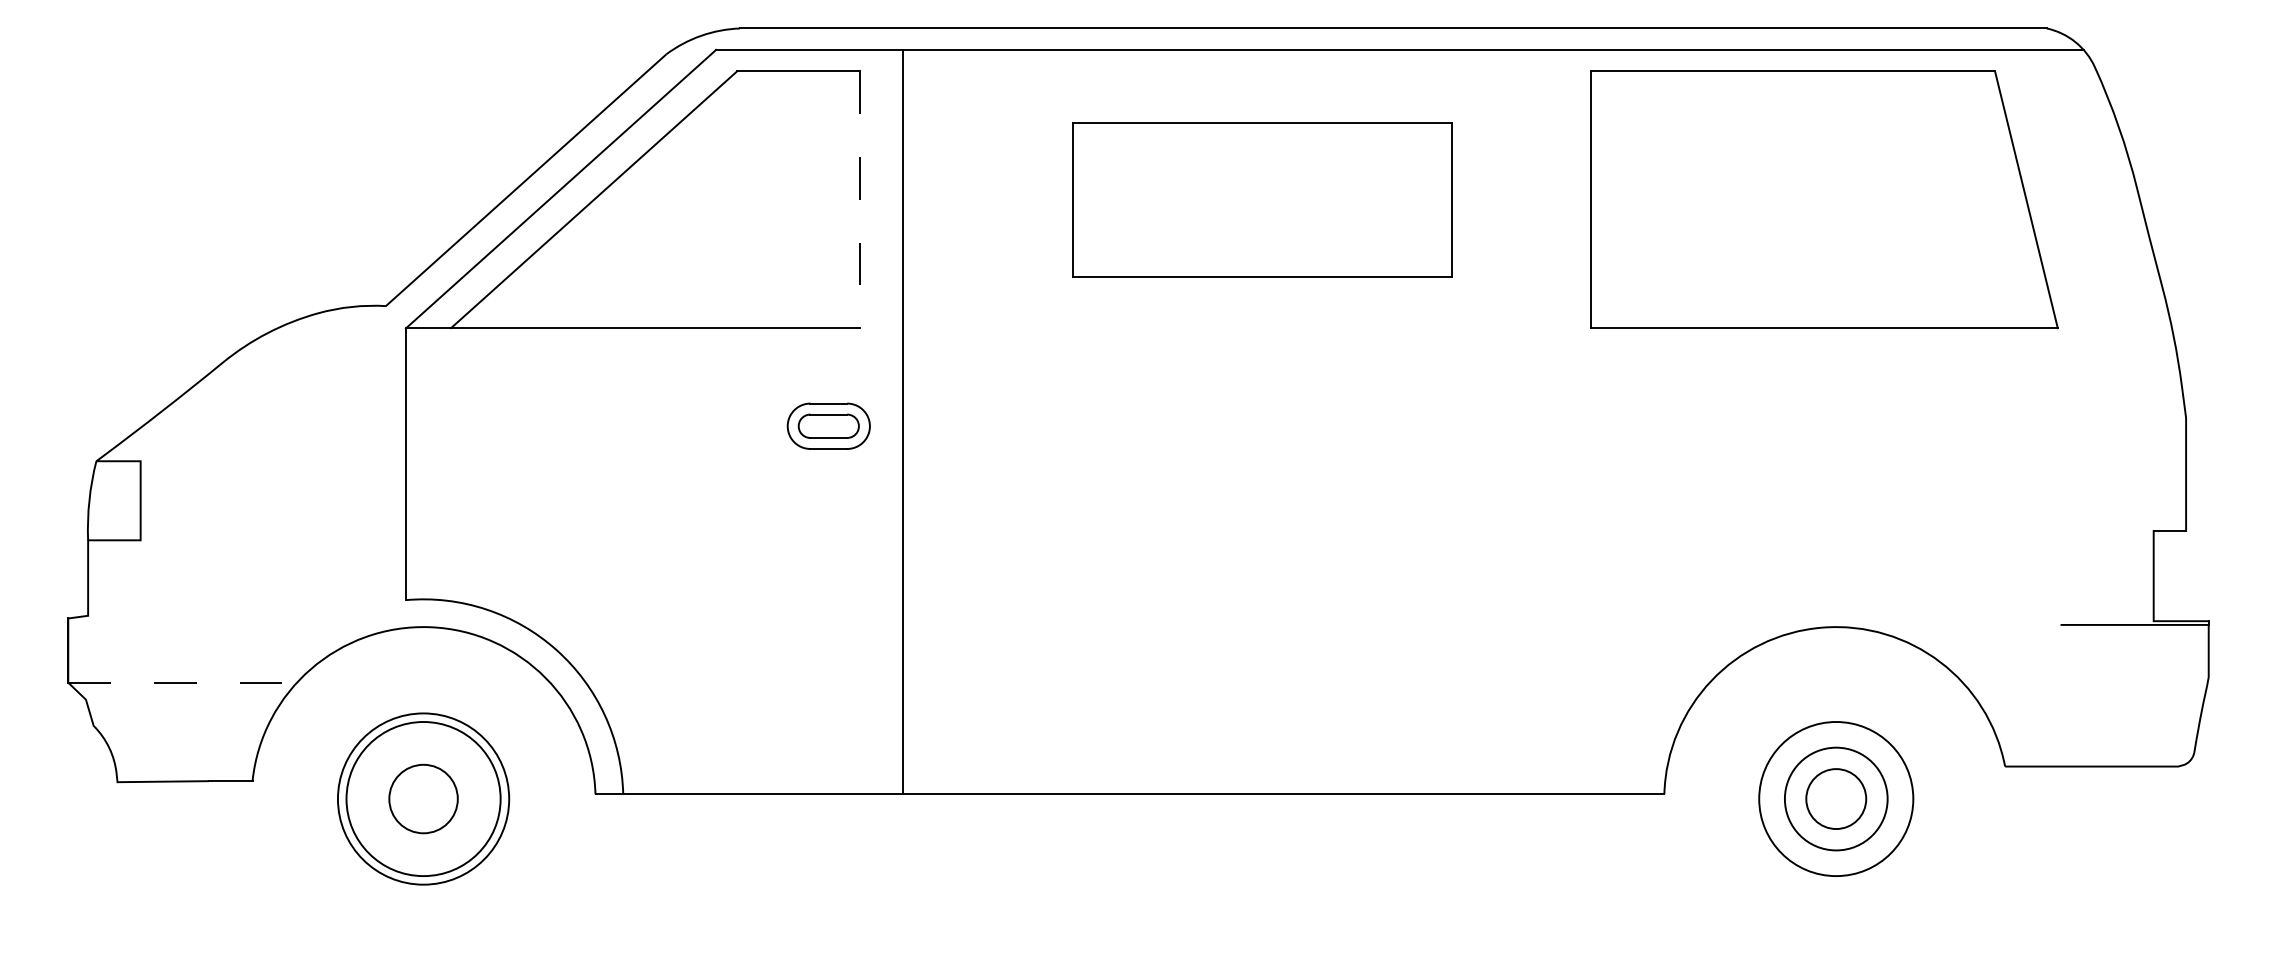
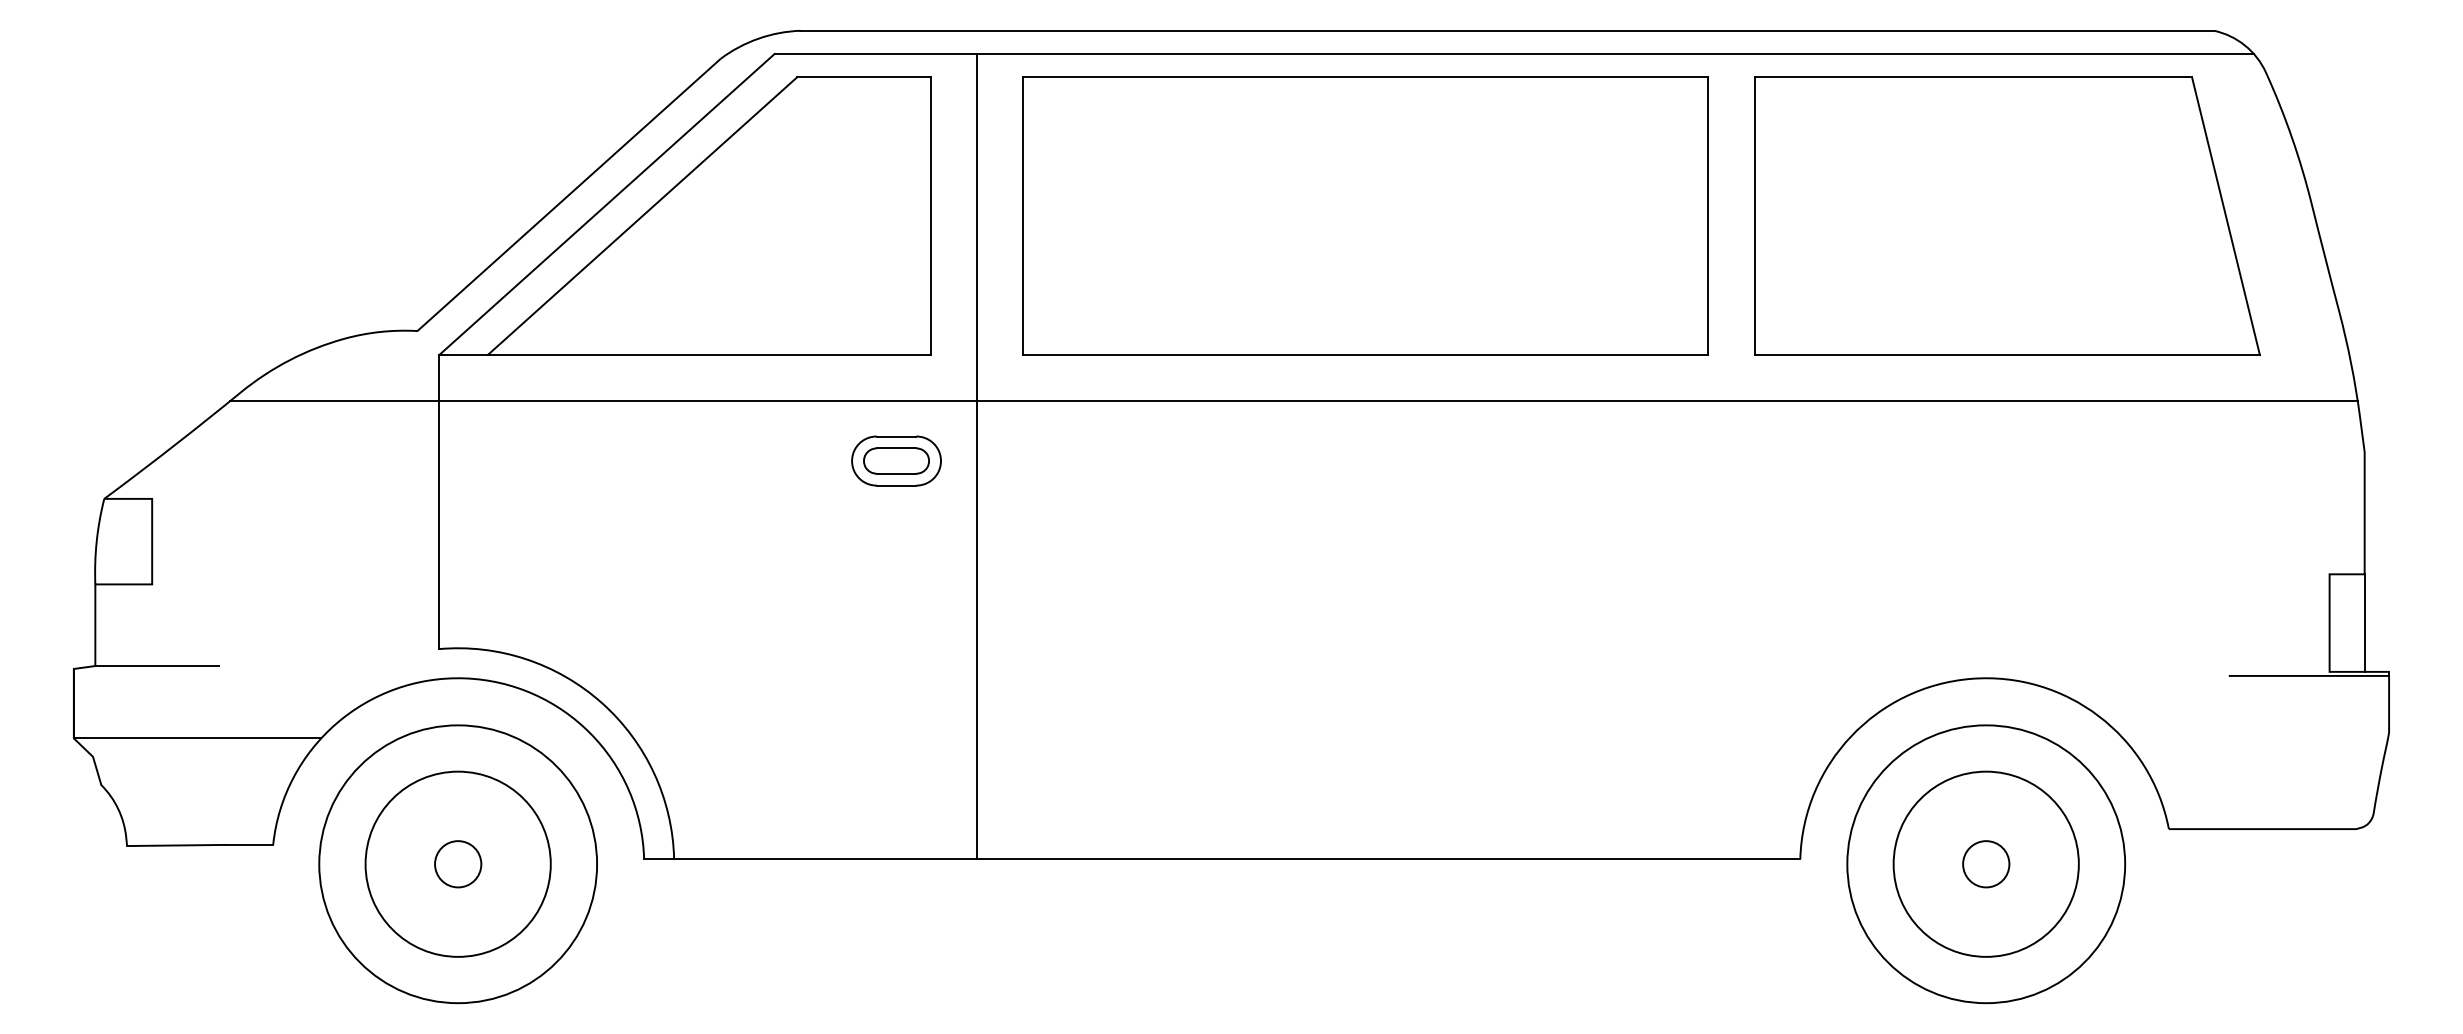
part: (1262, 199) -> (1365, 215), size x1.67
part: (1824, 199) -> (2007, 215), moved
line: (860, 200) -> (930, 216), dashed -> solid
line: (1195, 371) -> (1293, 401), added
line: (2185, 575) -> (2364, 622), added
line: (144, 616) -> (156, 666), added
line: (182, 682) -> (197, 738), dashed -> solid
circle: (1835, 798) -> (1985, 863), size x1.67
circle: (423, 799) -> (458, 864), size x0.62
circle: (423, 799) -> (458, 864), size x1.67
circle: (1836, 799) -> (1986, 864), size x0.71
circle: (1836, 799) -> (1986, 864), size x1.67

